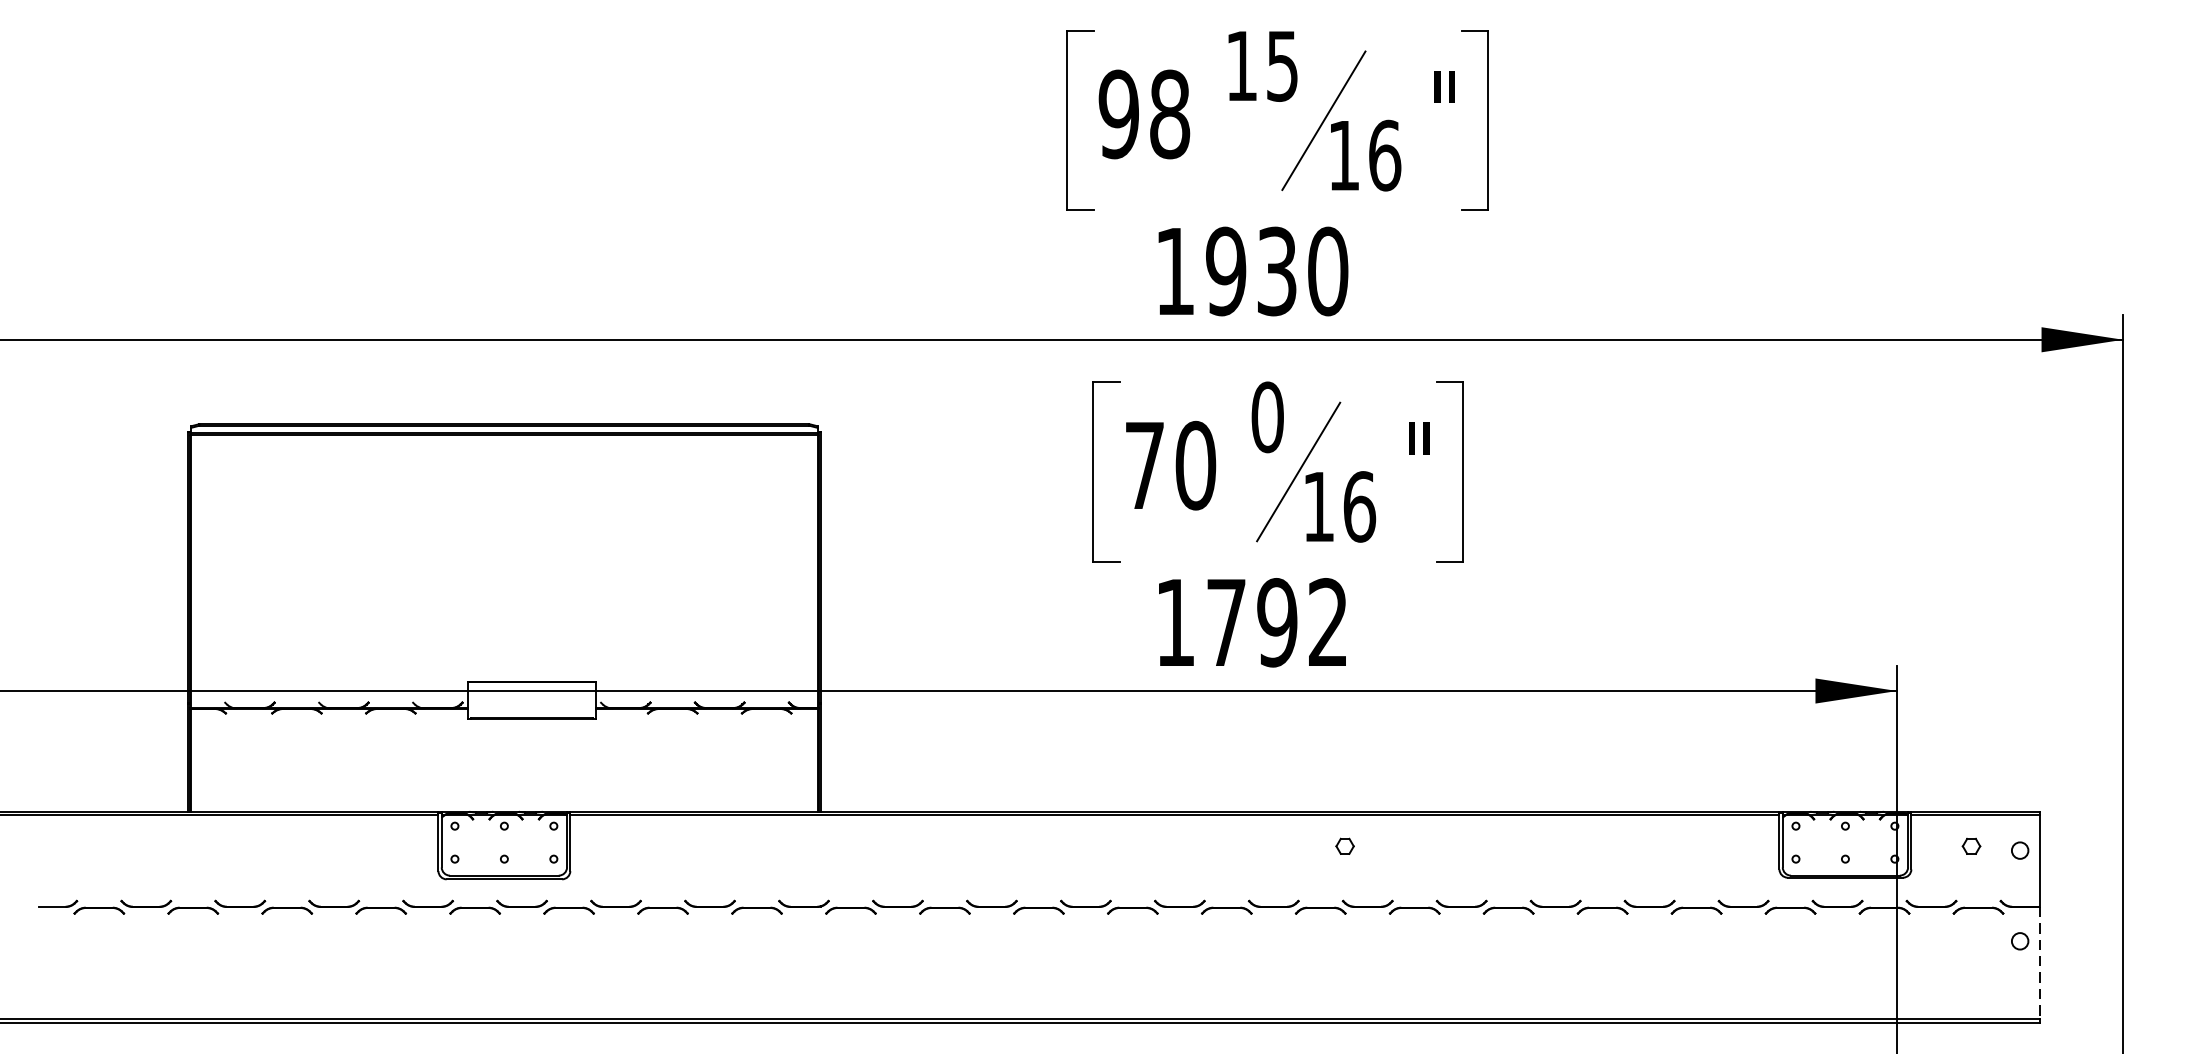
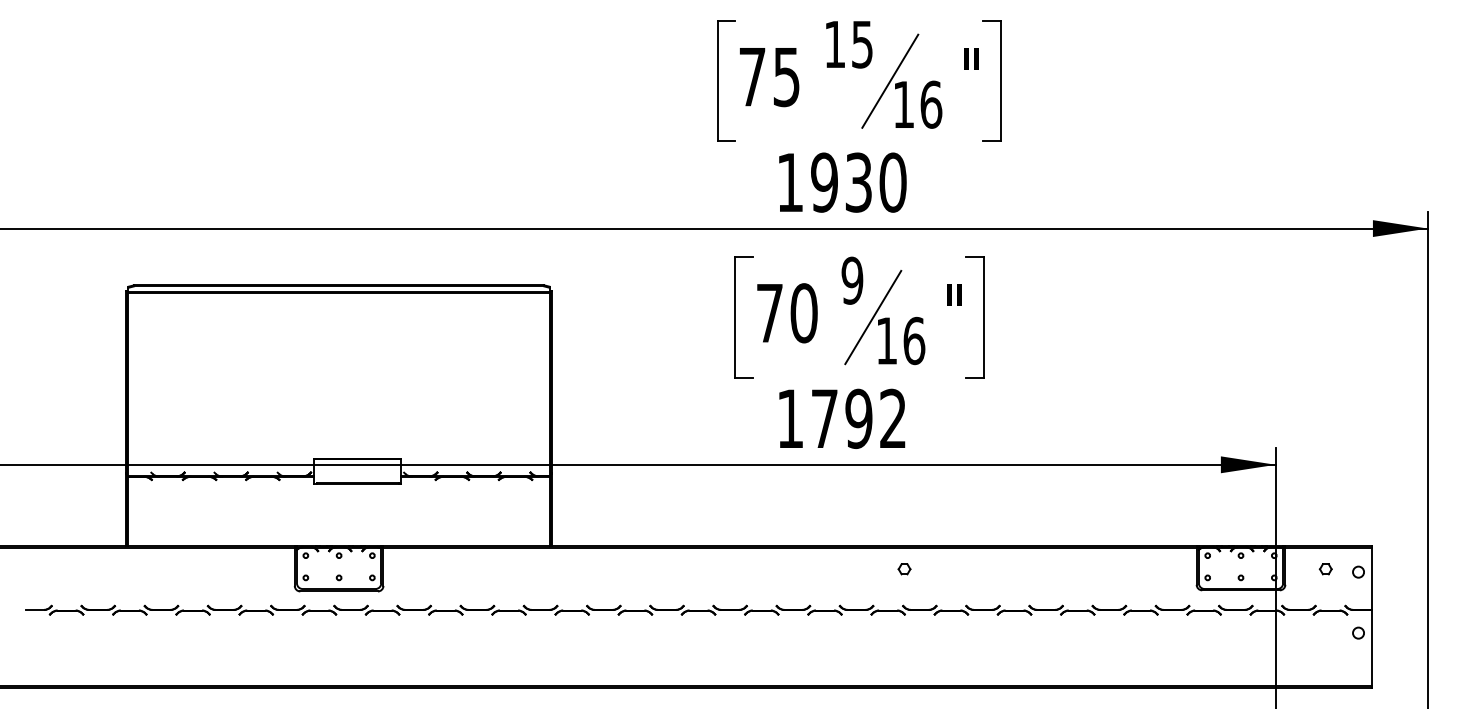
text: (1144, 113) -> (769, 76), 98 -> 75
text: (1267, 416) -> (852, 280), 0 -> 9
line: (2039, 962) -> (1371, 647), dashed -> solid

